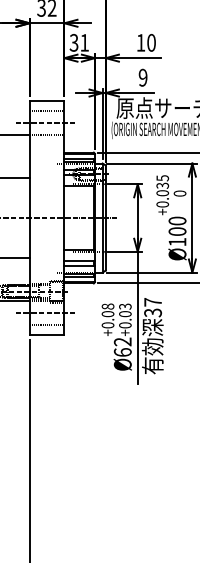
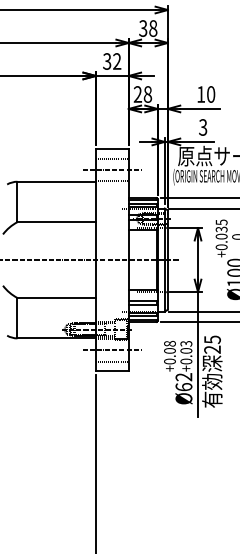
text: (78, 42) -> (142, 94), 31 -> 28
text: (143, 77) -> (203, 127), 9 -> 3
text: (153, 307) -> (212, 344), 37 -> 25

